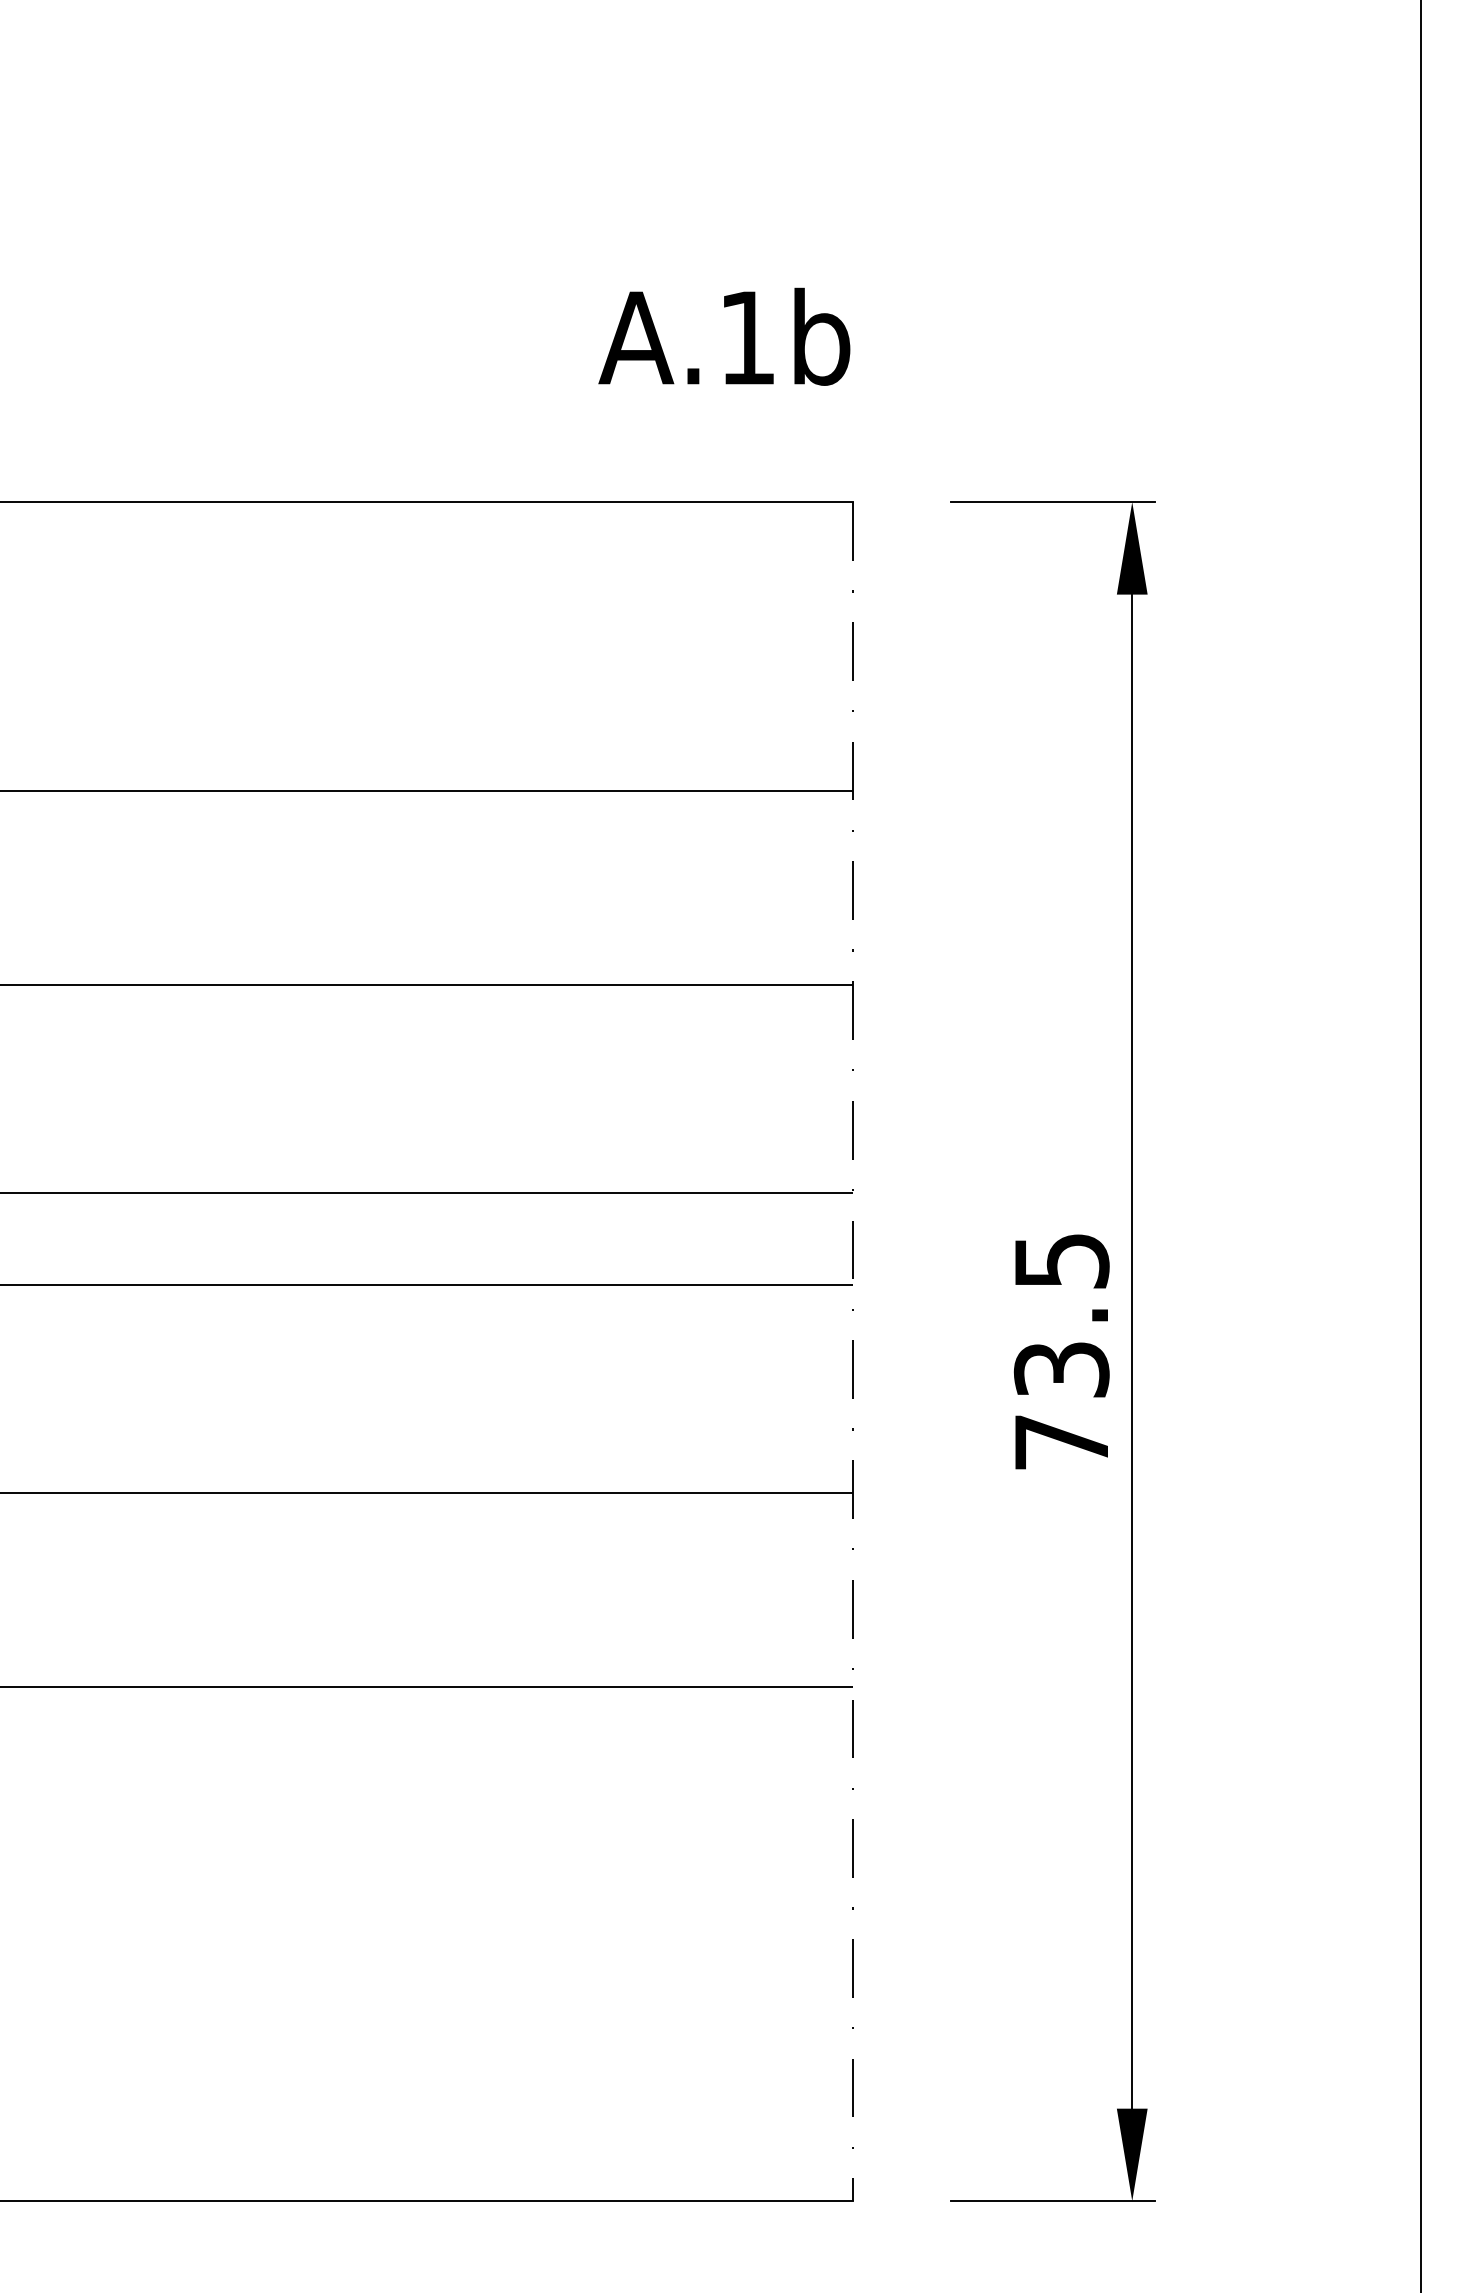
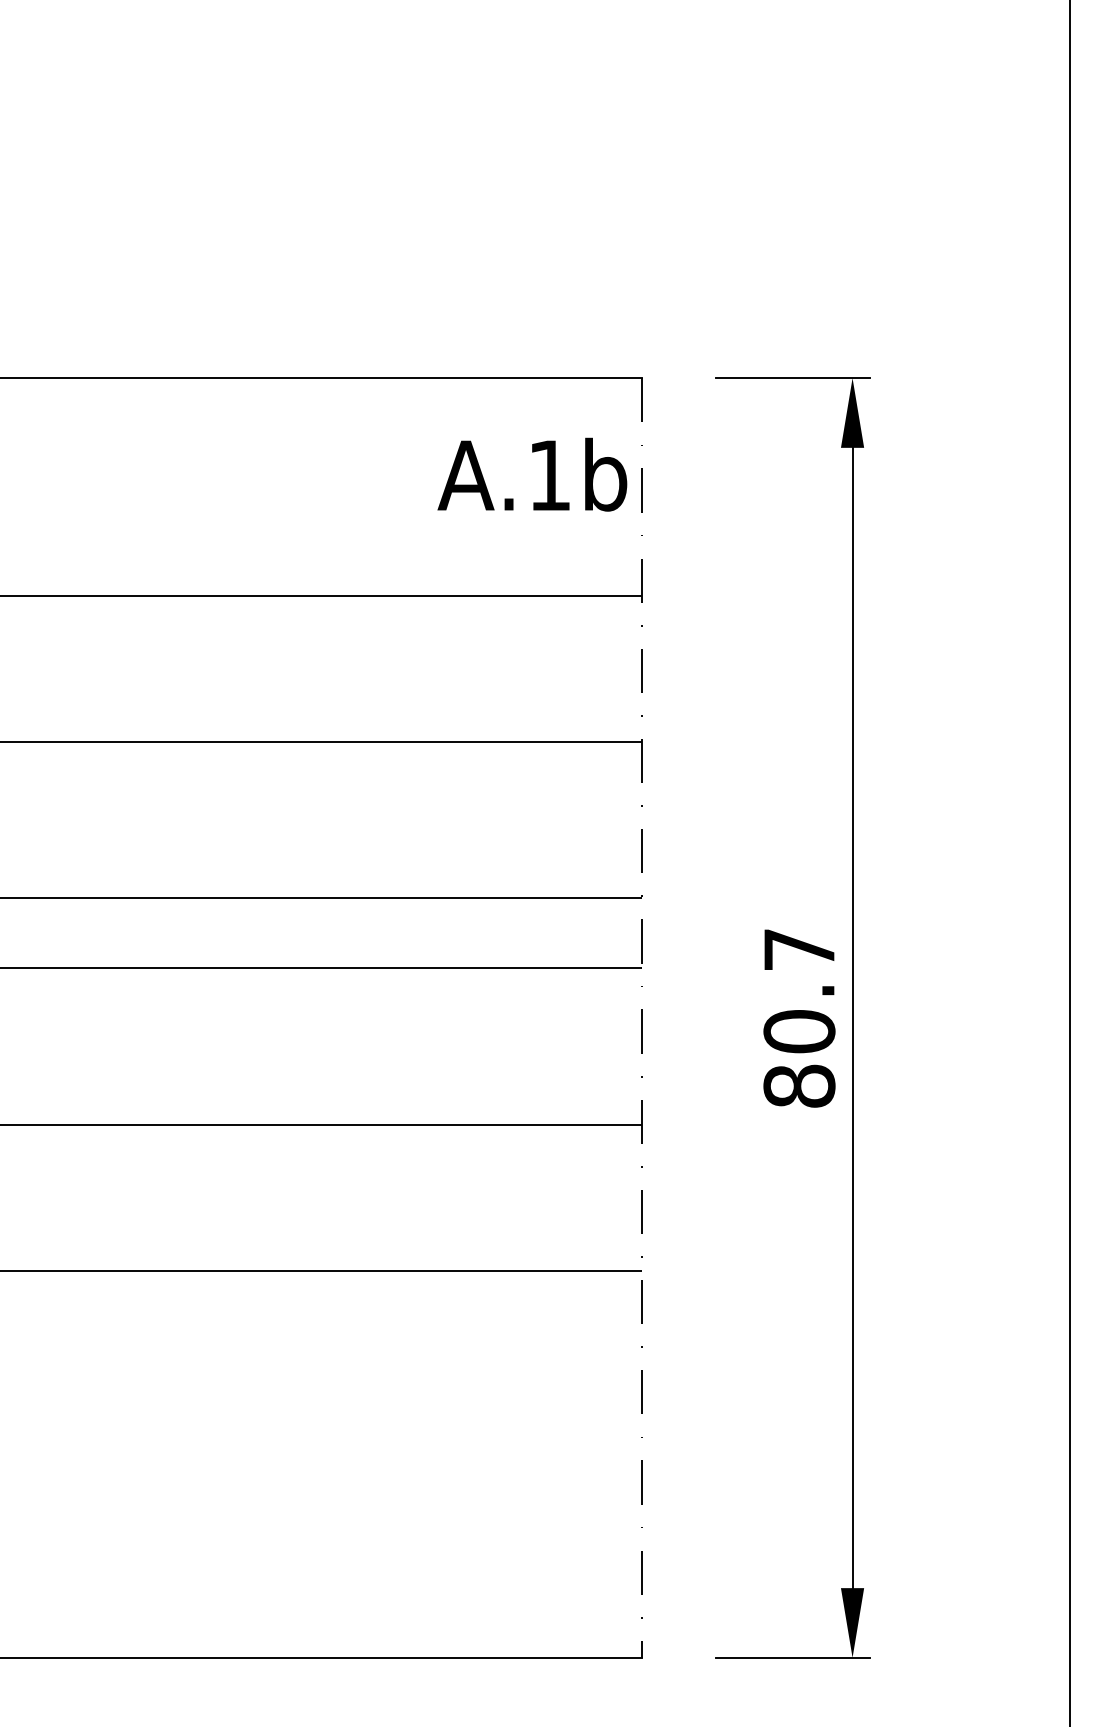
text: (724, 336) -> (532, 474), moved
text: (1061, 1352) -> (799, 1018), 73.5 -> 80.7

